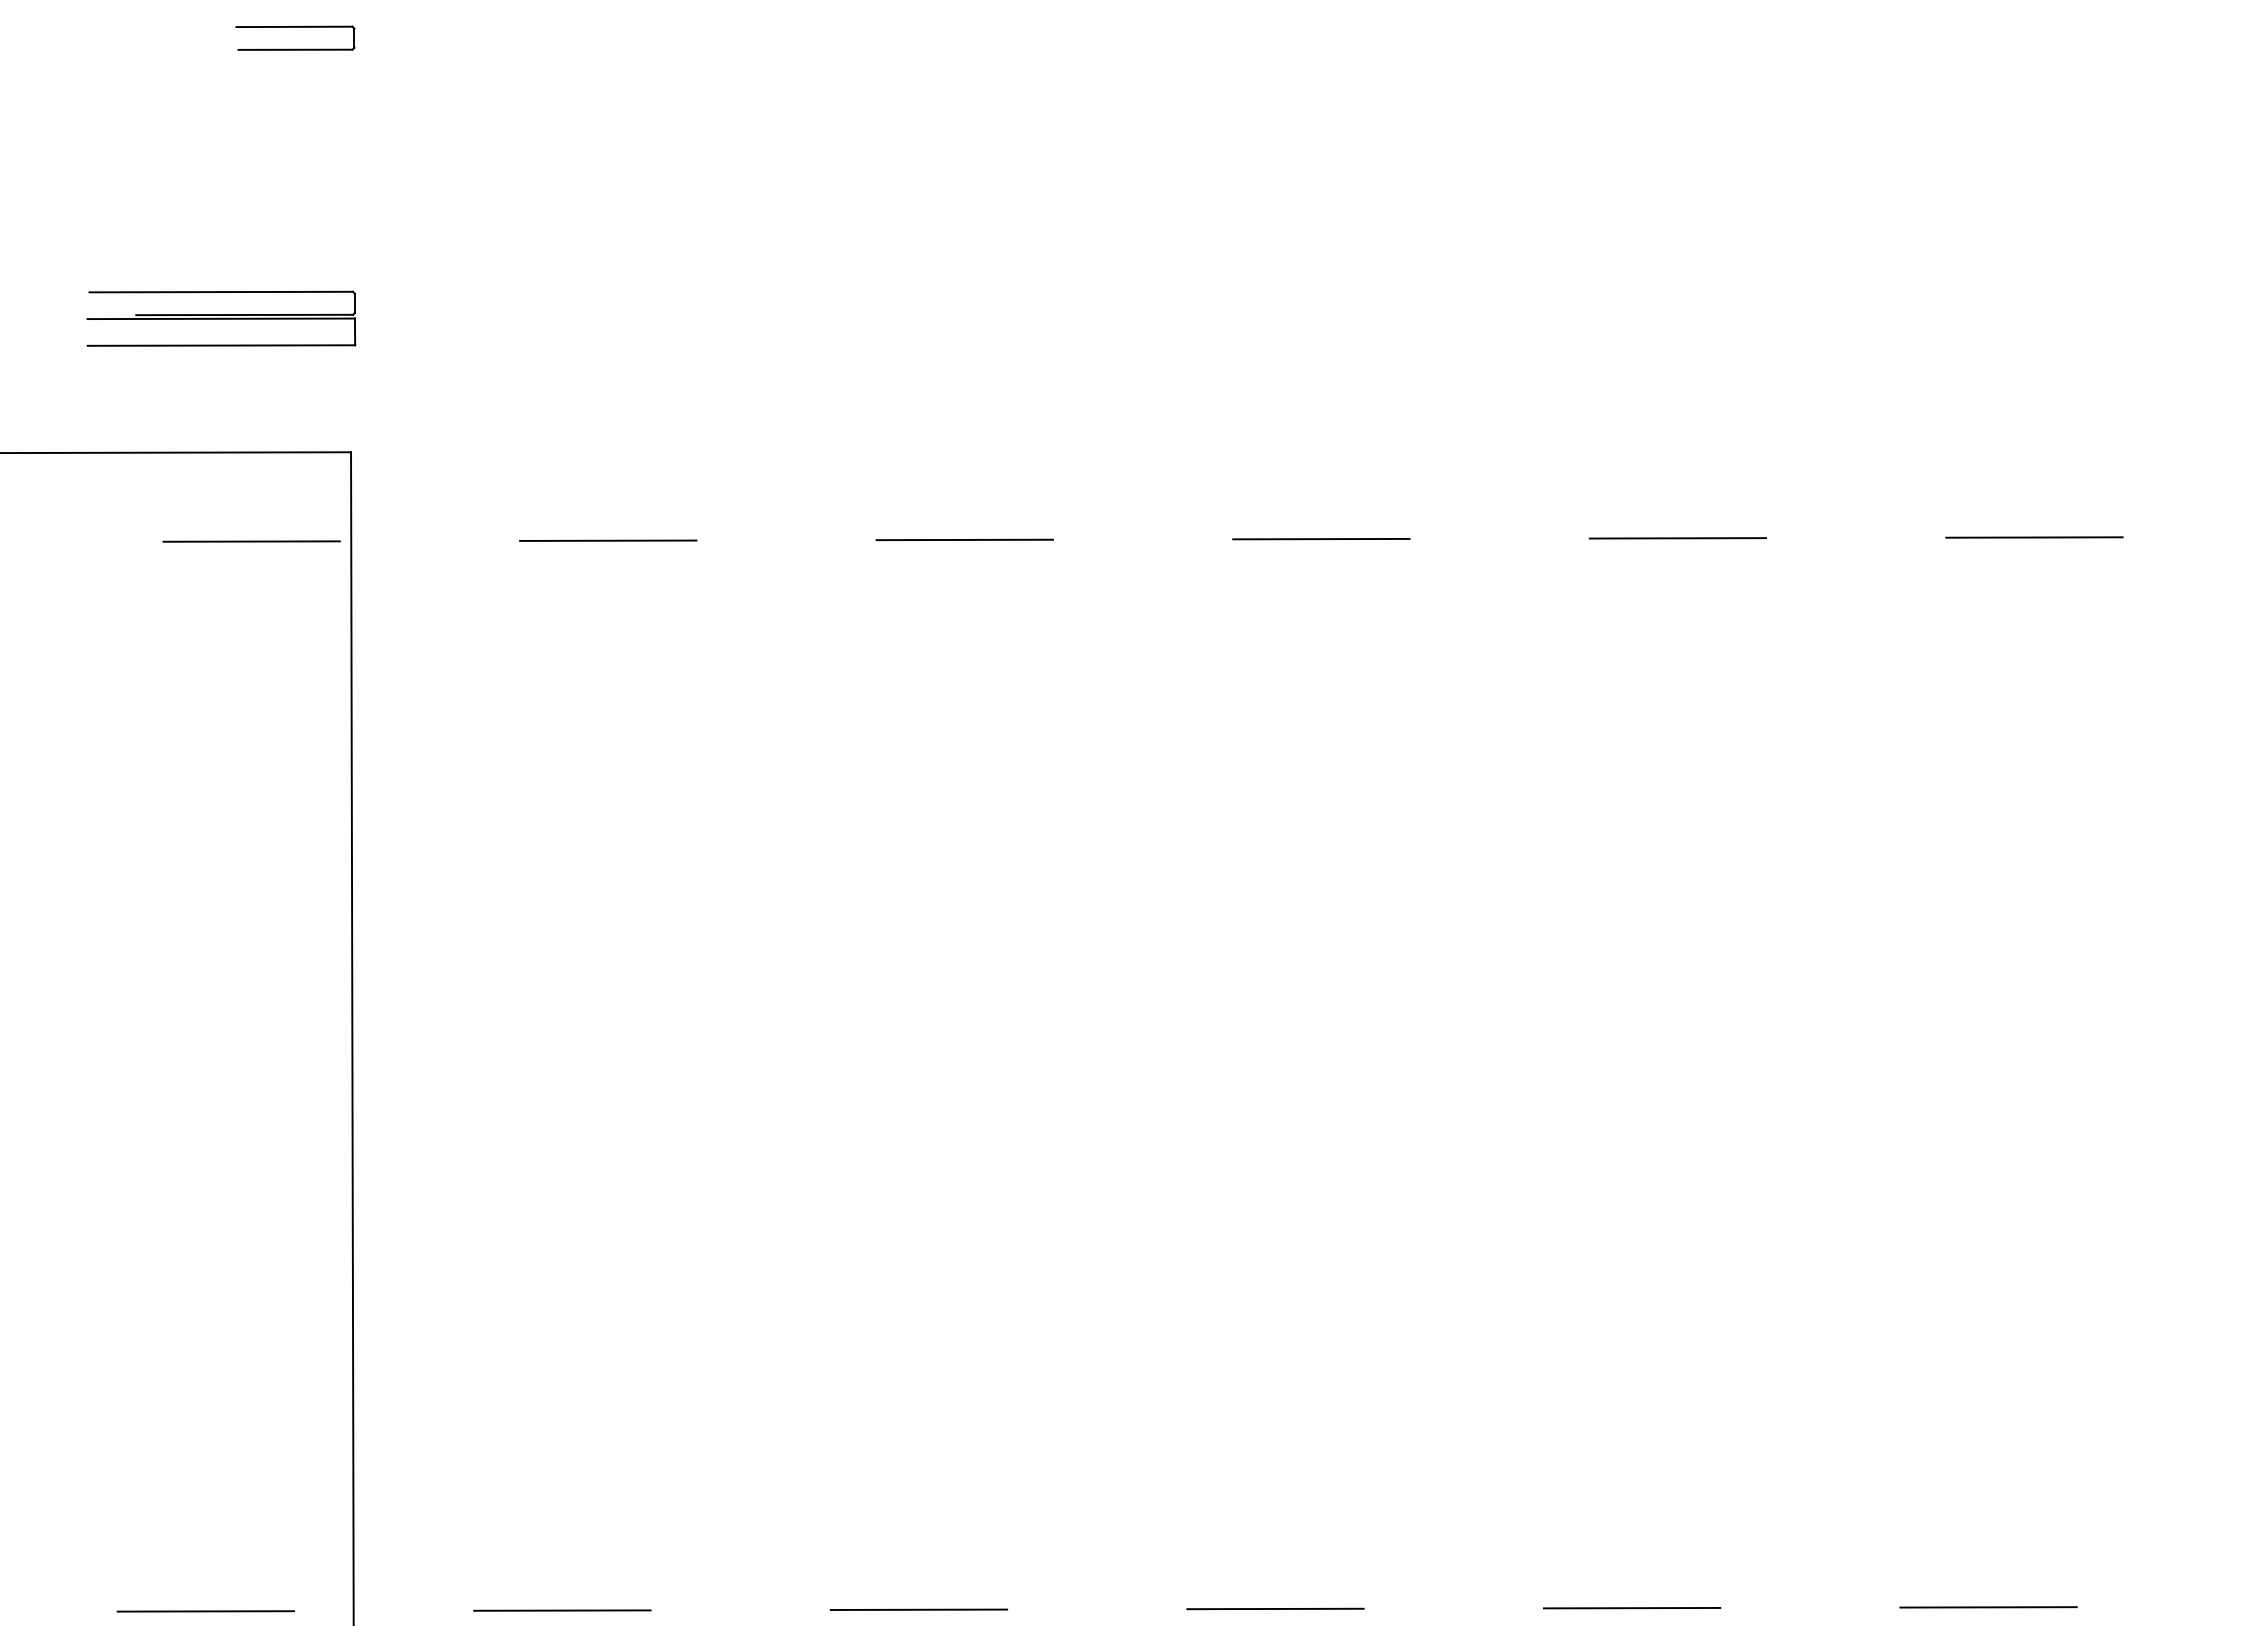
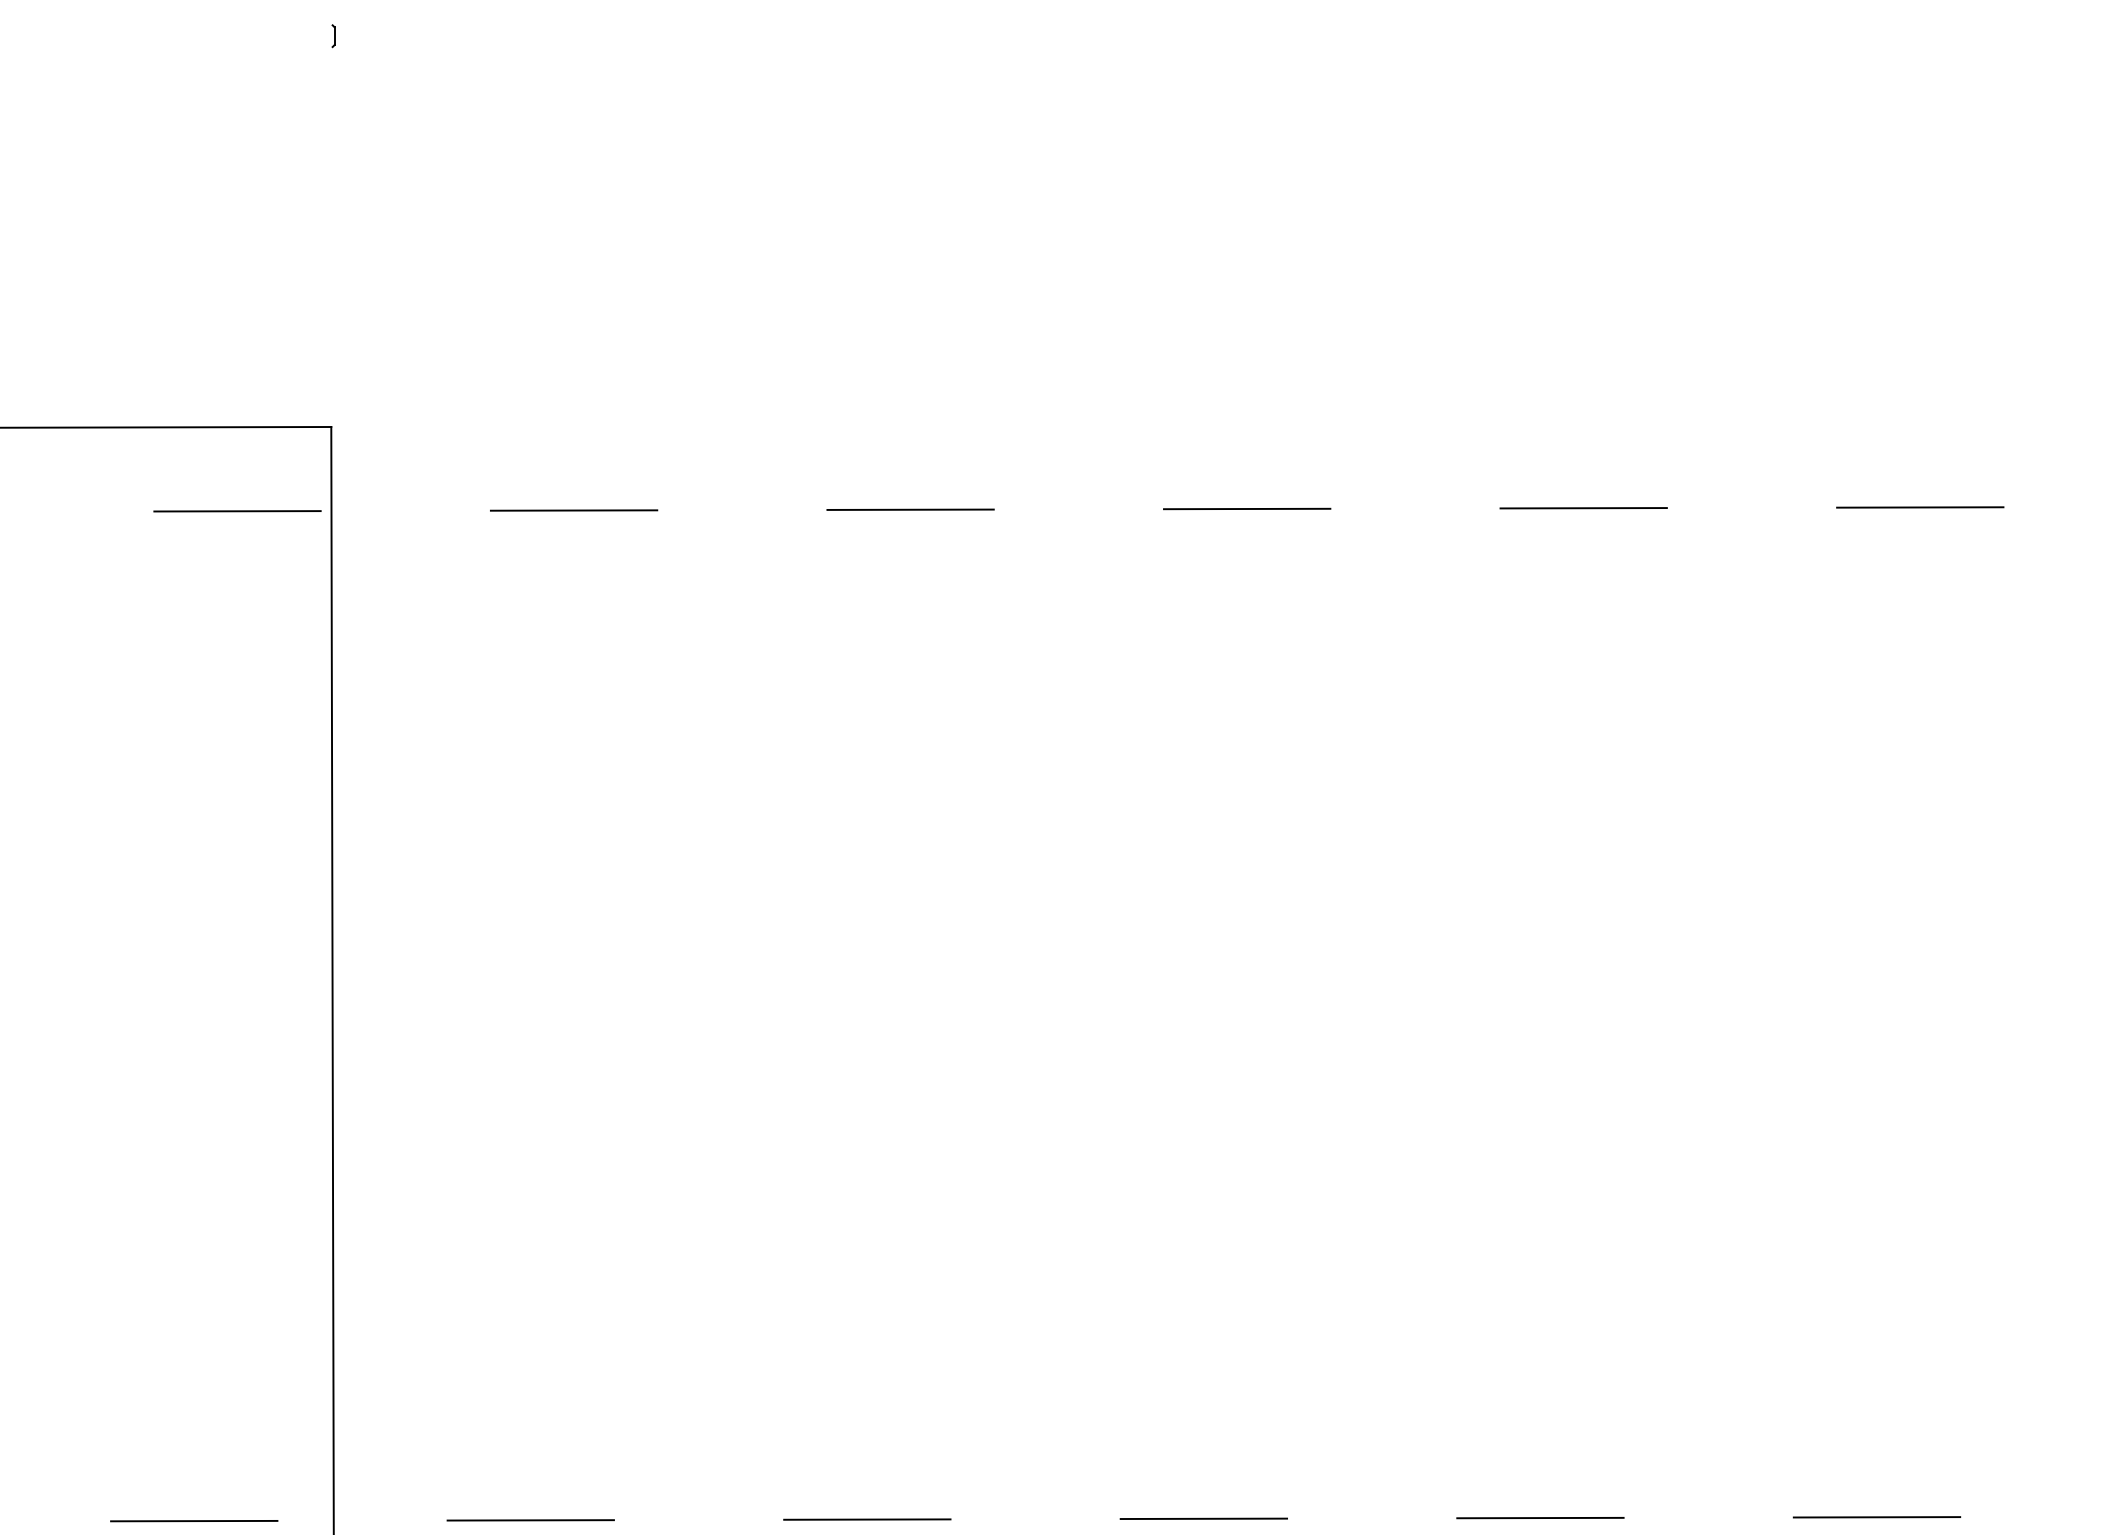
line: (294, 26) -> (277, 25), removed
line: (295, 49) -> (278, 46), removed
part: (221, 318) -> (209, 300), removed

